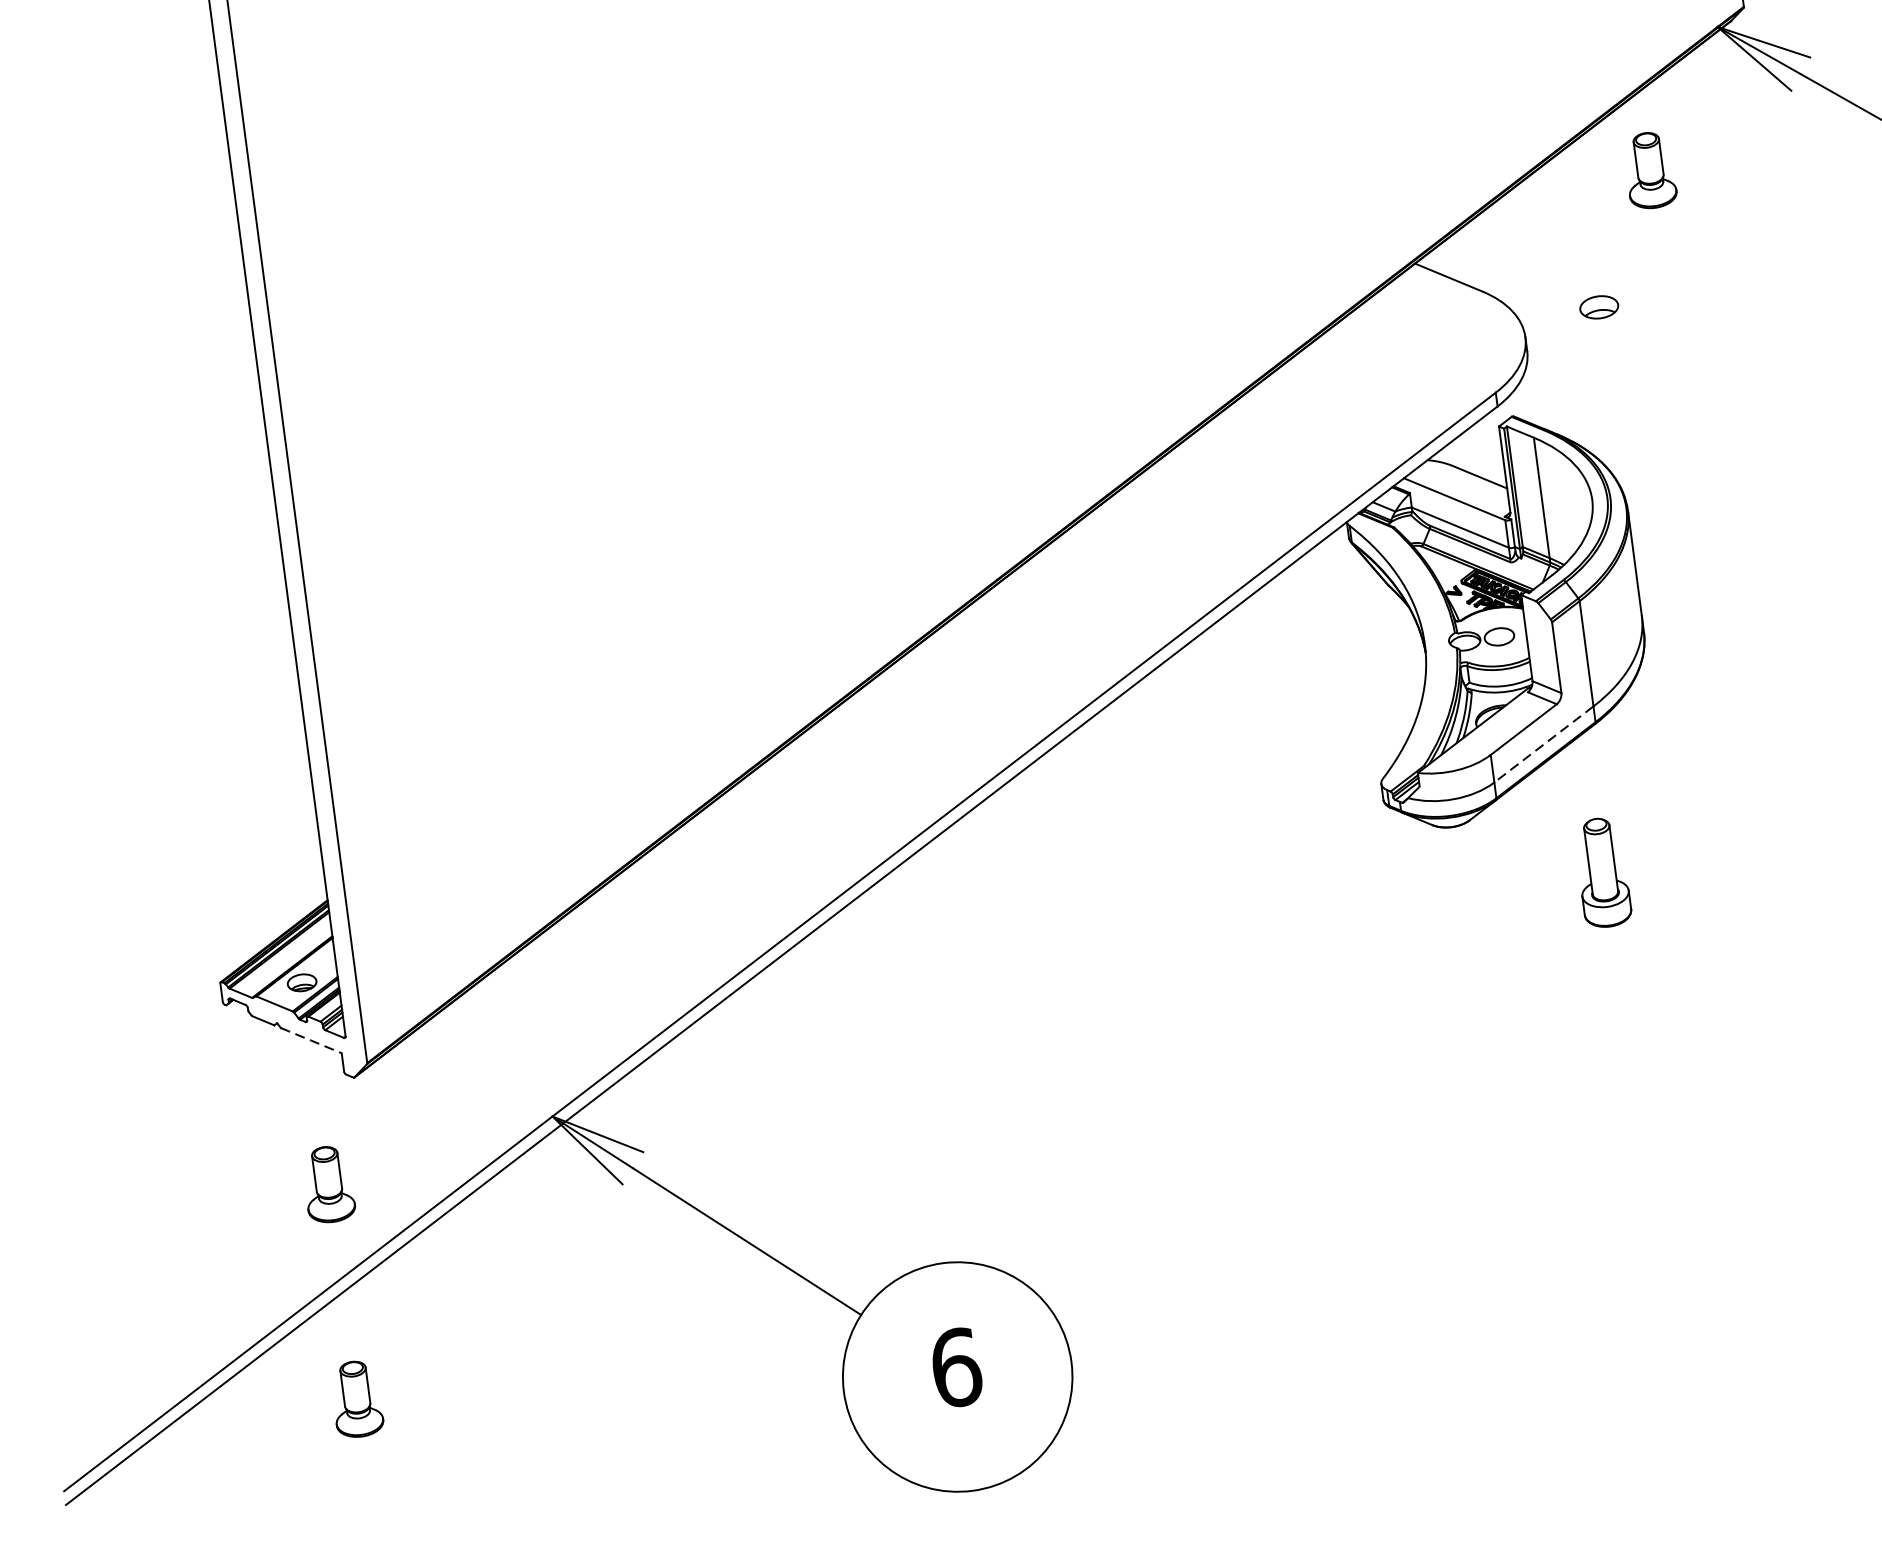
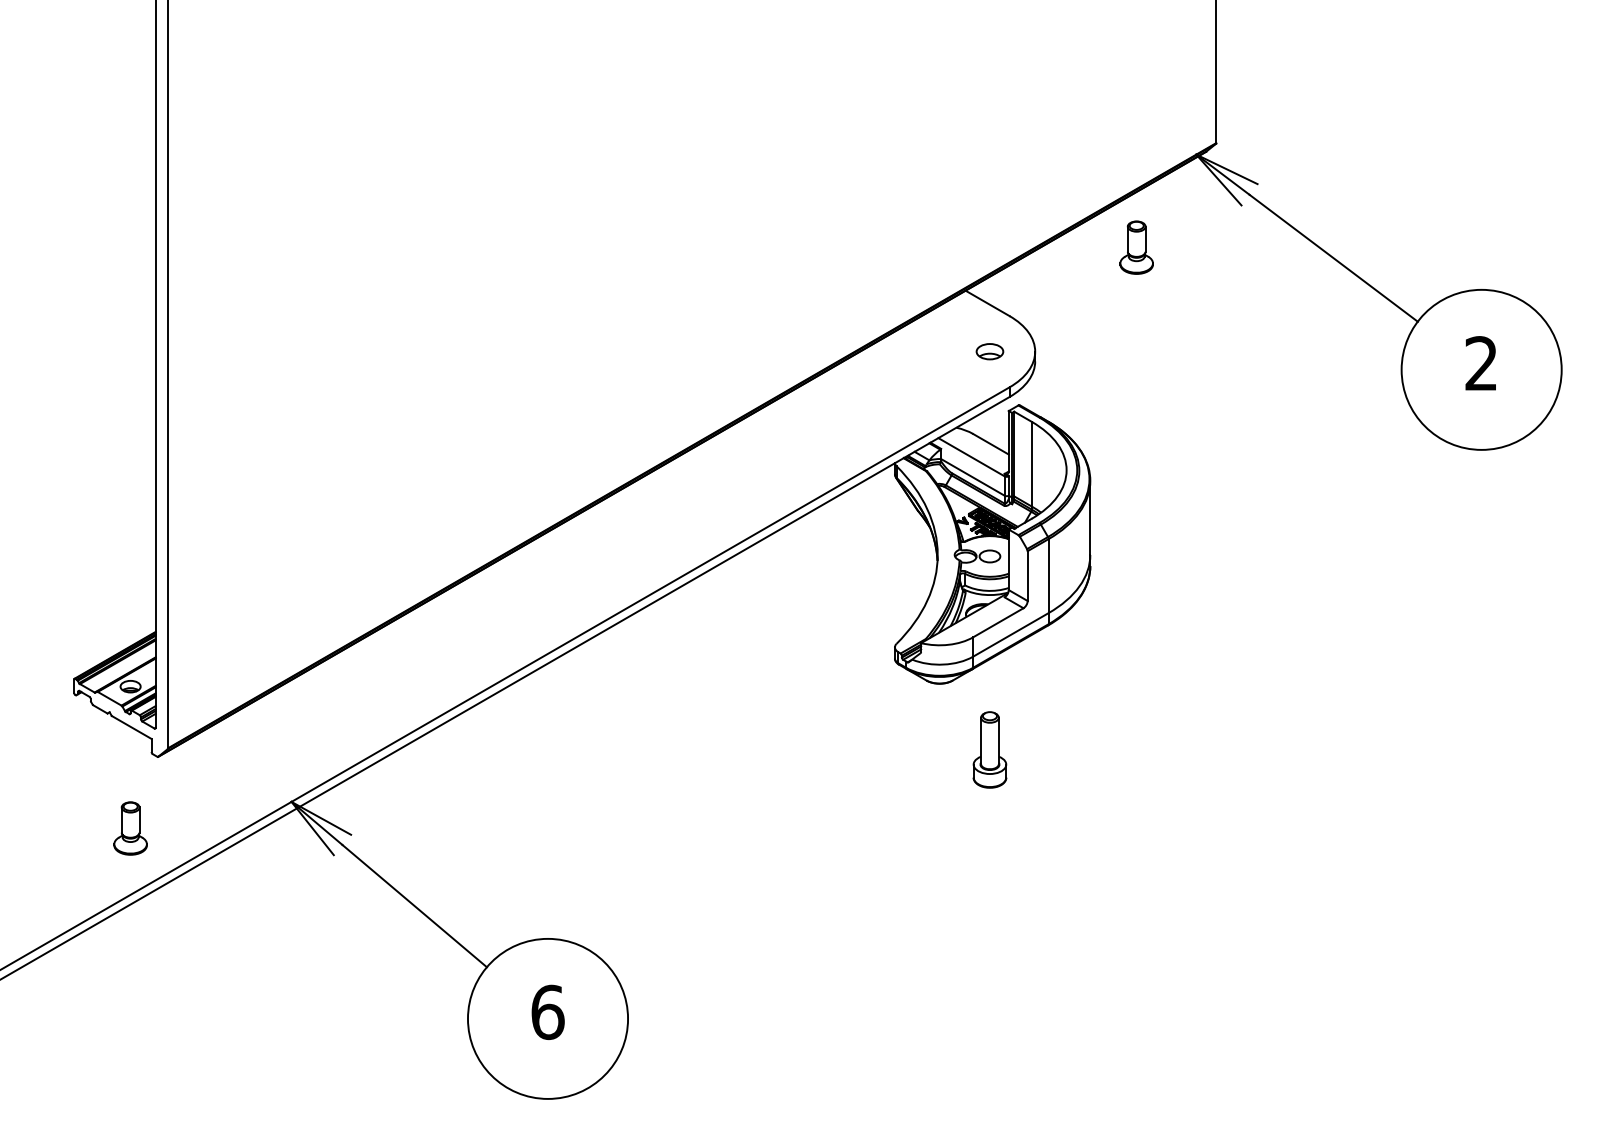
part: (1598, 307) -> (989, 351), moved
line: (1543, 743) -> (1010, 634), dashed -> solid
part: (1602, 872) -> (989, 749), moved
line: (311, 1040) -> (131, 727), dashed -> solid
part: (356, 1399) -> (130, 979), removed

